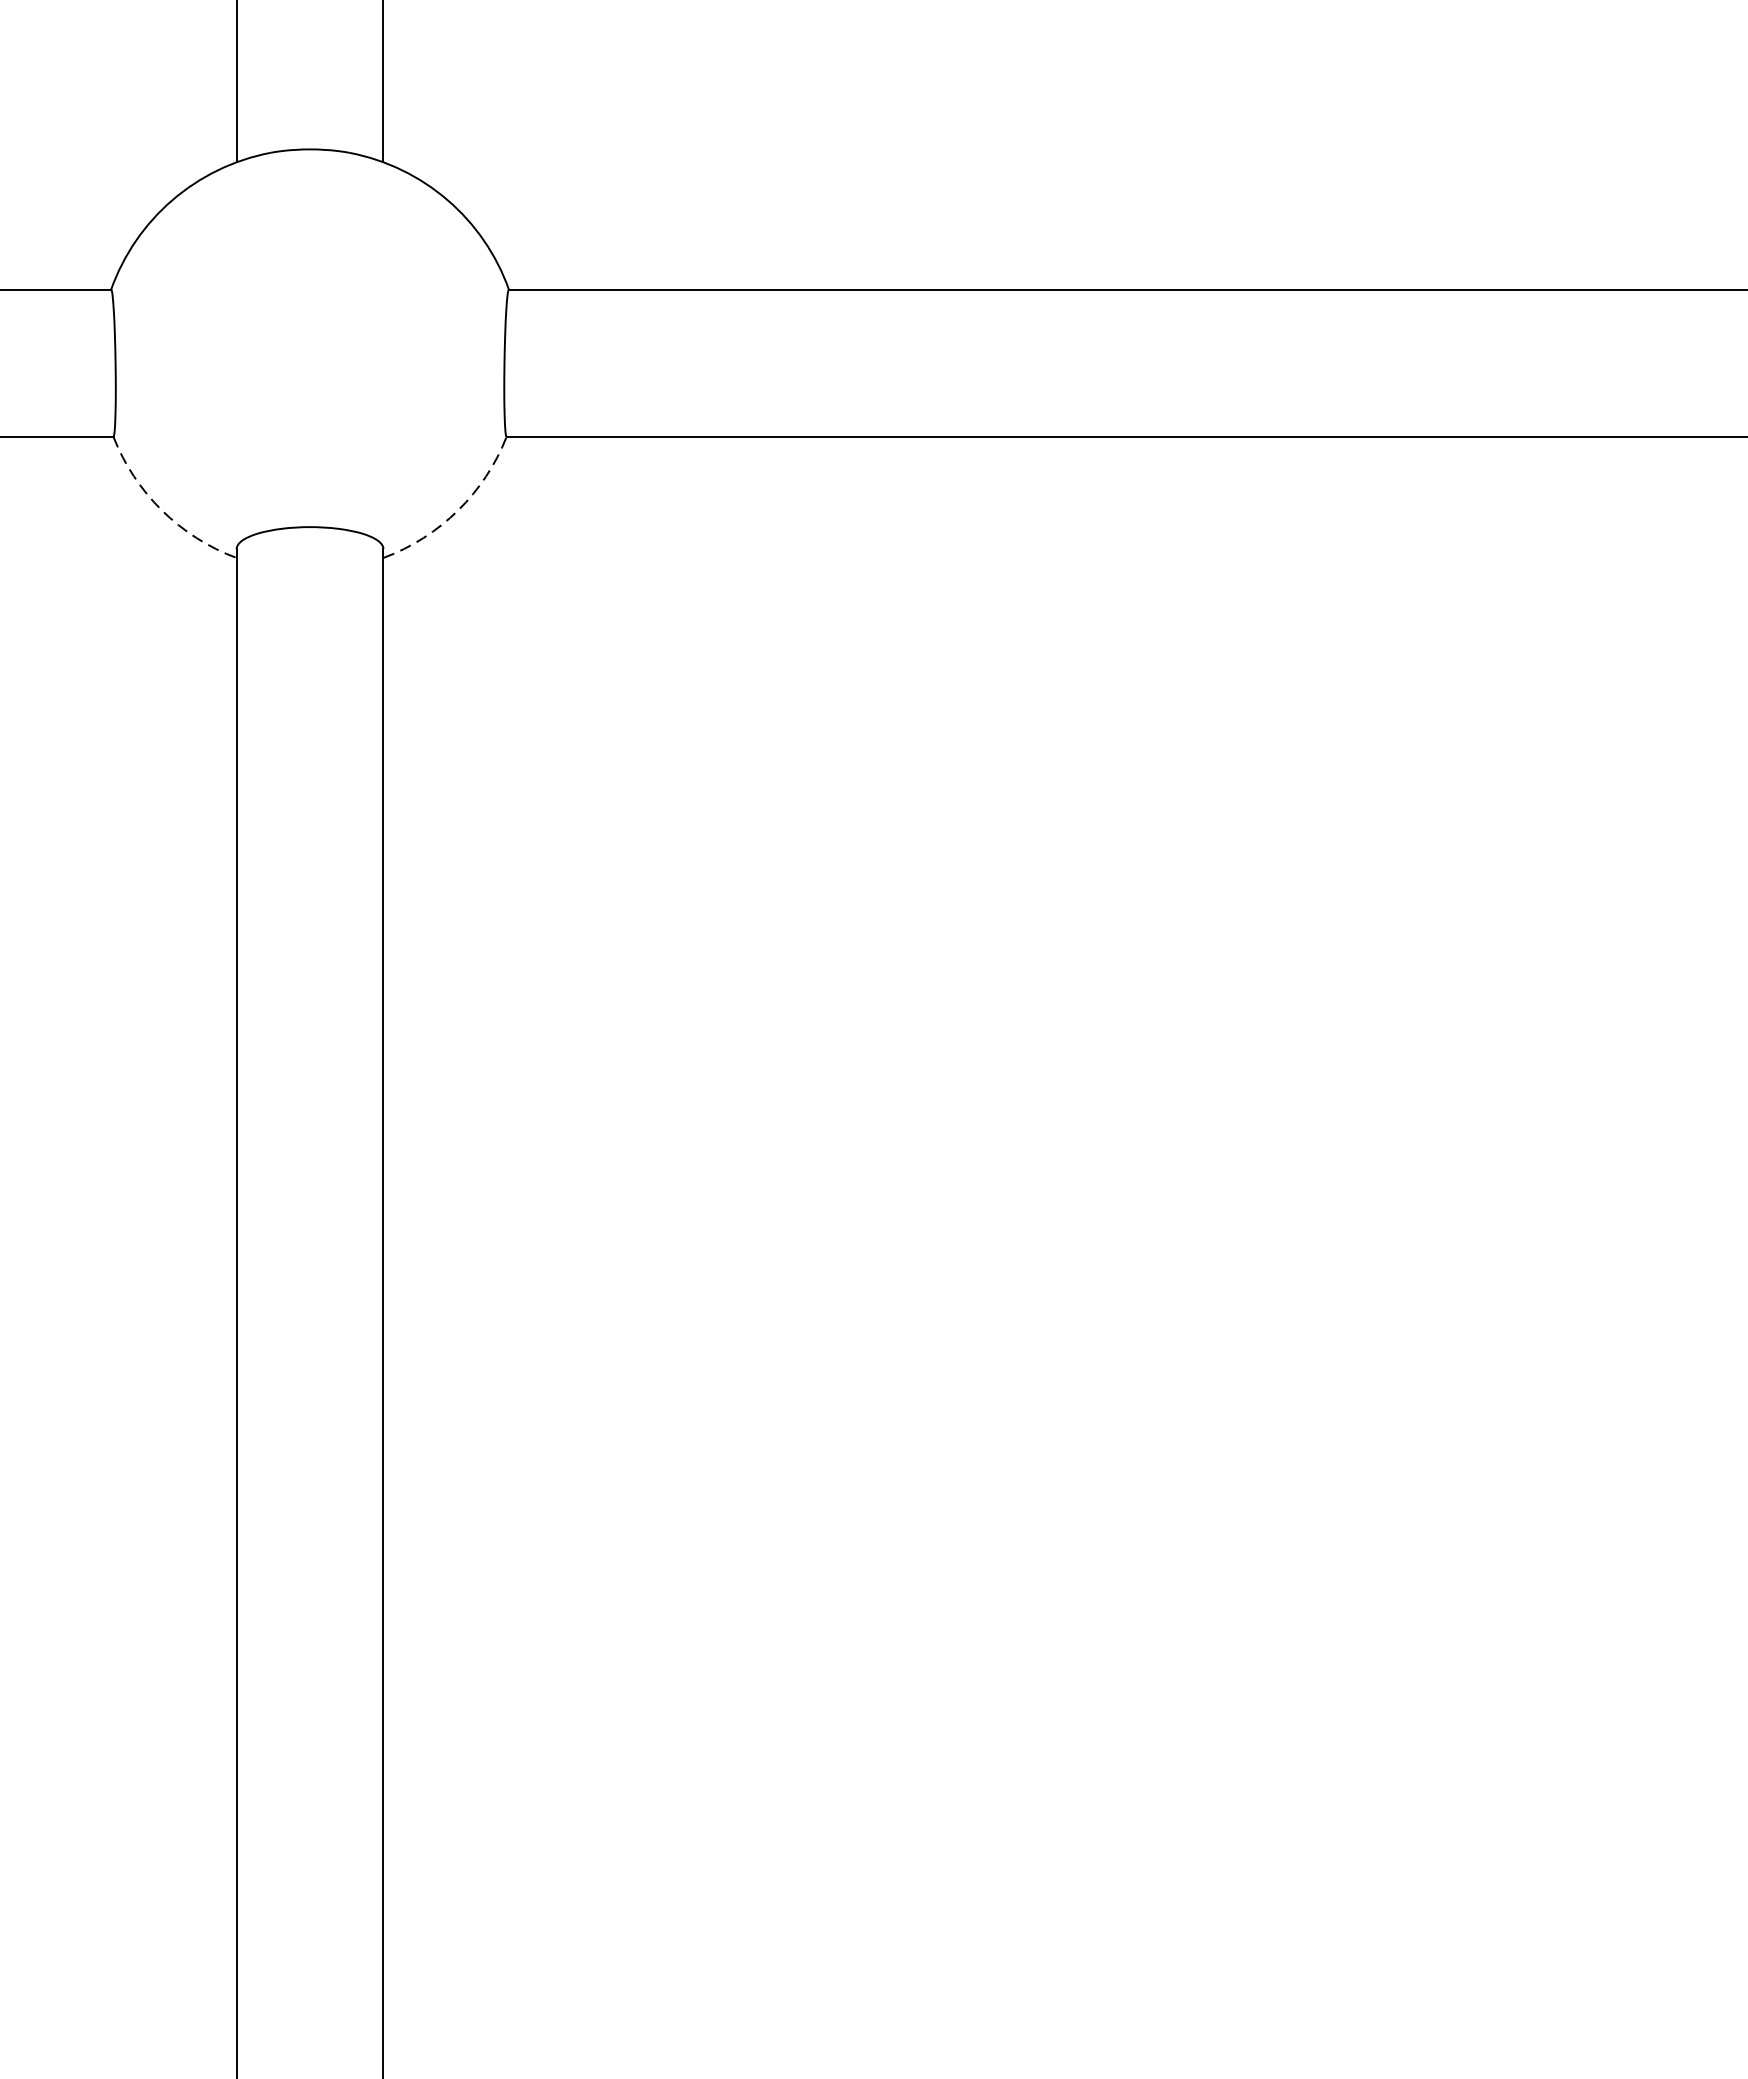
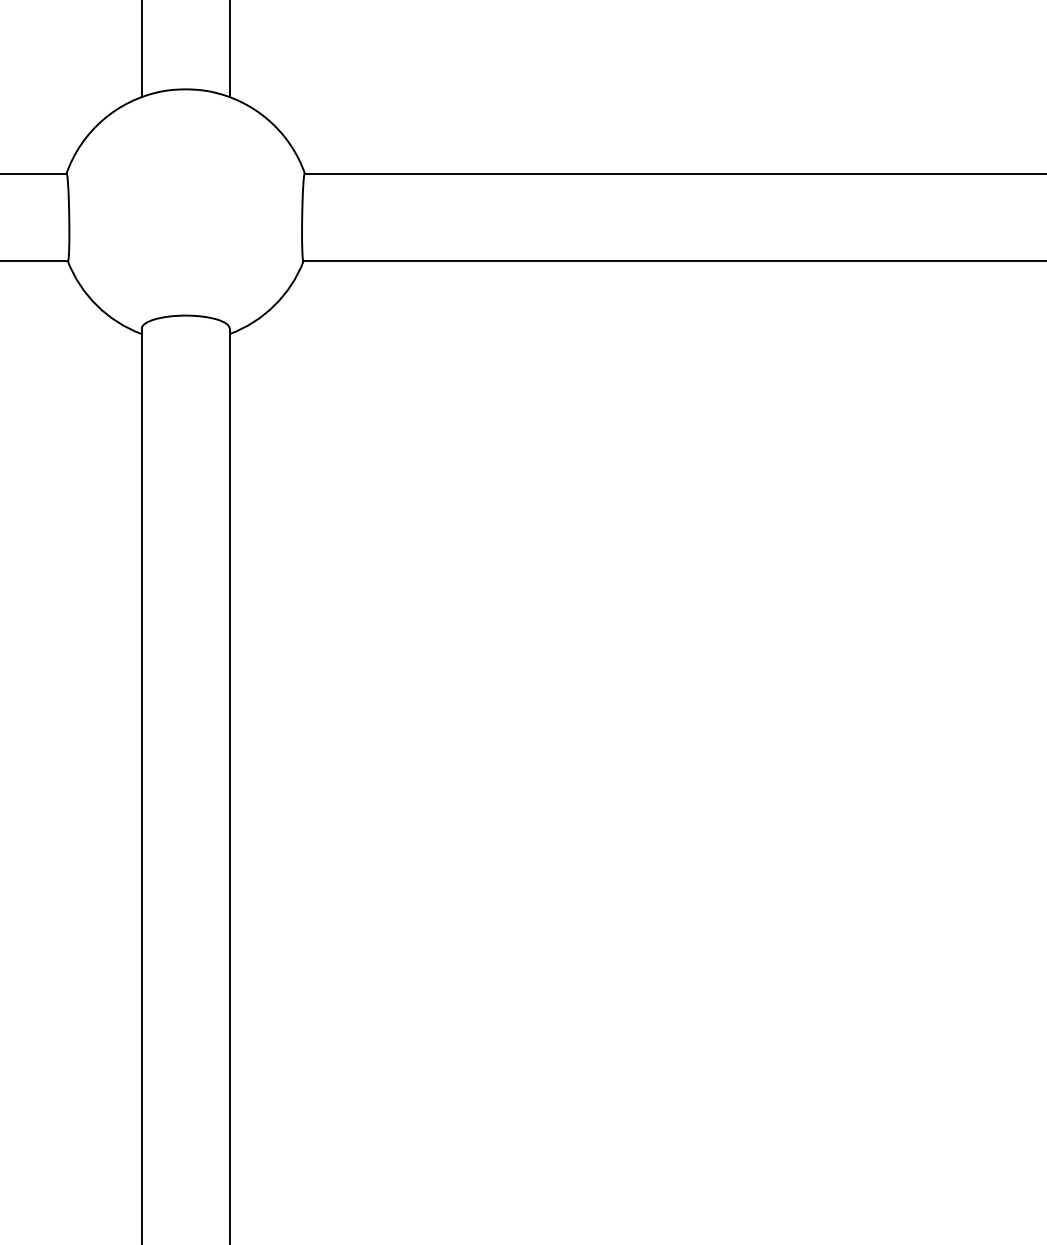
arc: (162, 510) -> (97, 305), dashed -> solid
arc: (458, 510) -> (274, 305), dashed -> solid

